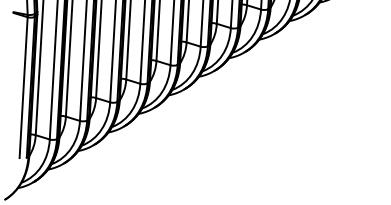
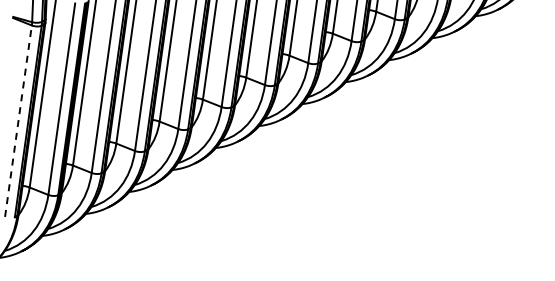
line: (23, 87) -> (18, 121), solid -> dashed

